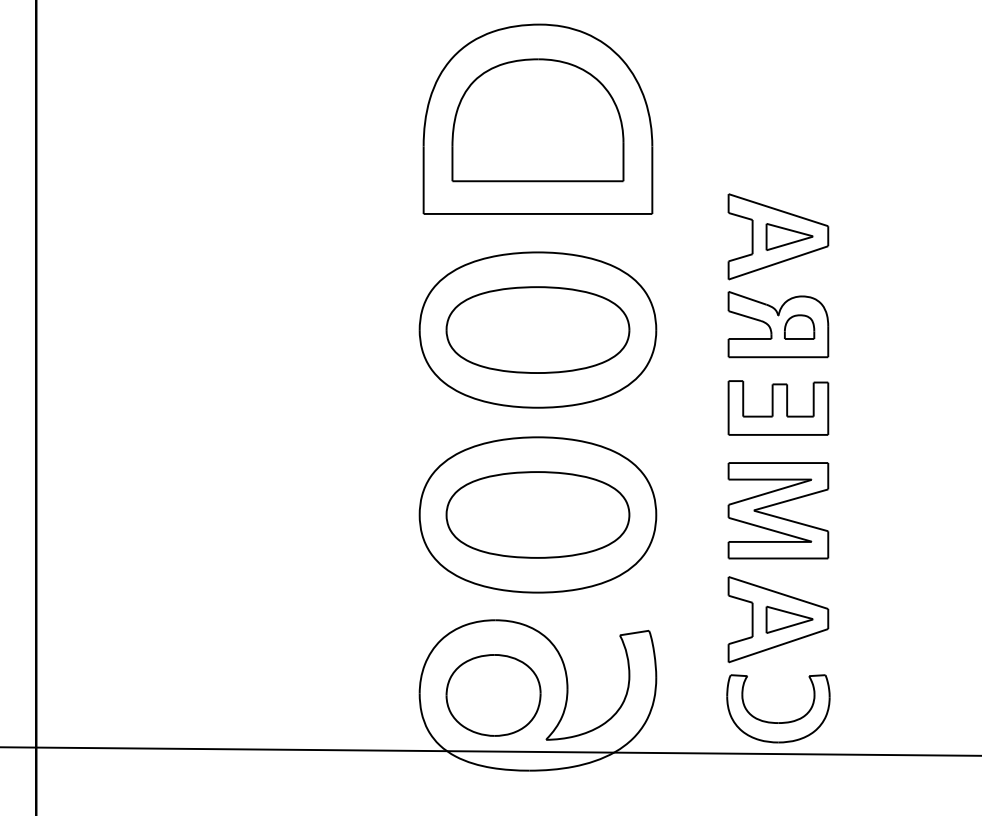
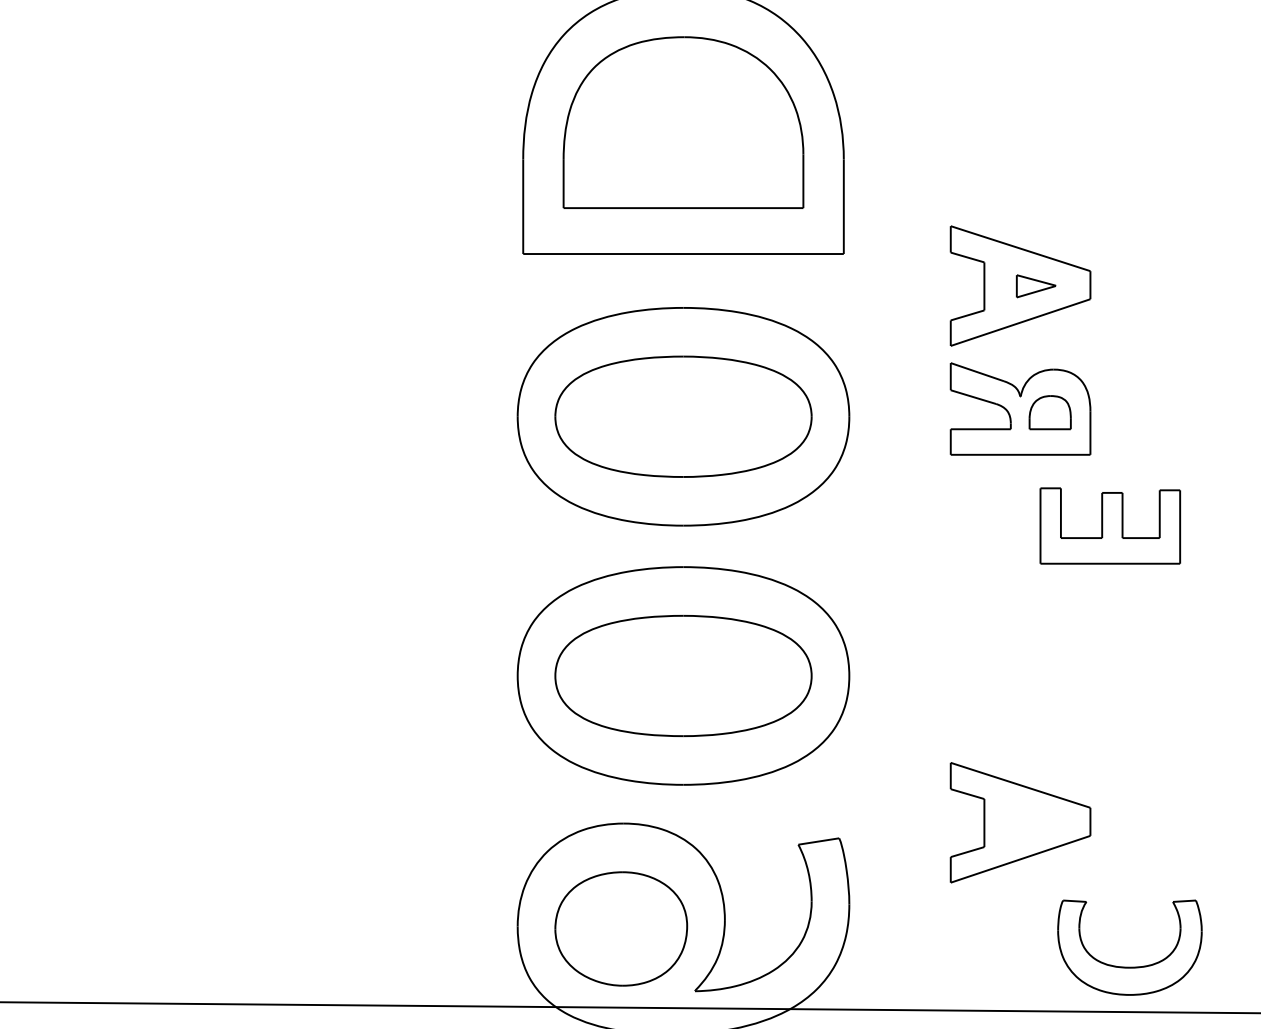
part: (789, 236) -> (1036, 285), size x0.6
part: (778, 407) -> (1110, 525), moved
part: (778, 510) -> (1020, 669), removed
part: (789, 619) -> (1036, 822), removed
part: (778, 722) -> (1130, 966), moved

